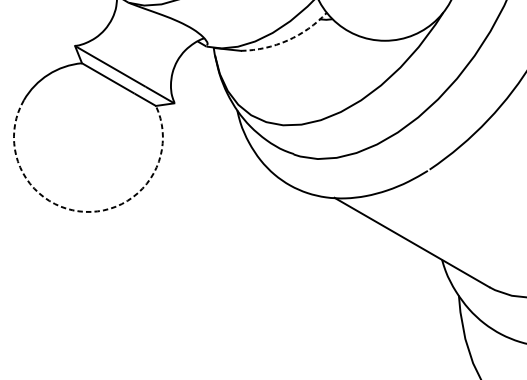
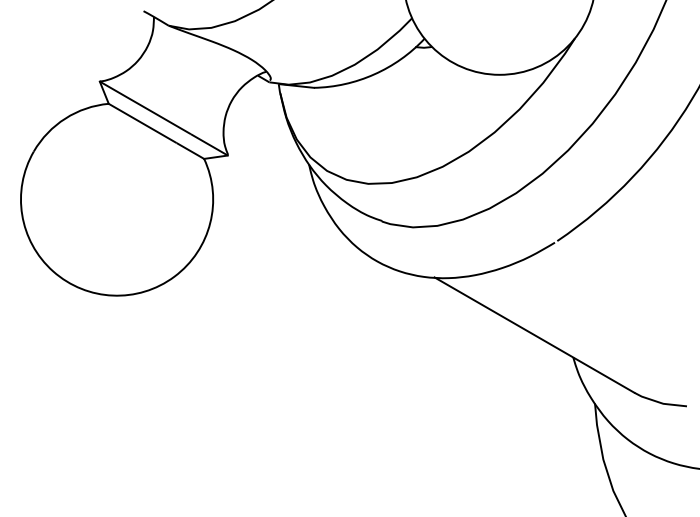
arc: (287, 40) -> (374, 74), dashed -> solid
arc: (84, 211) -> (112, 295), dashed -> solid

